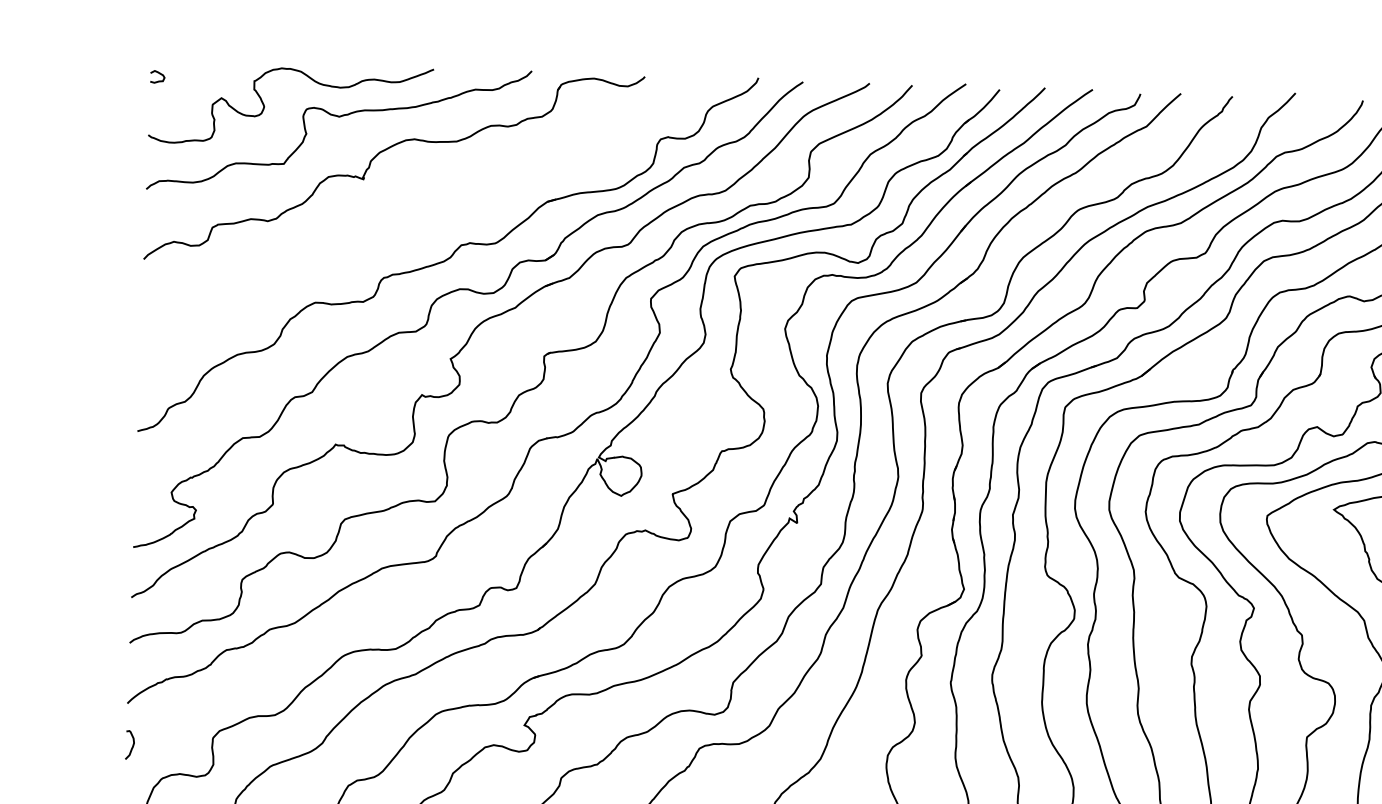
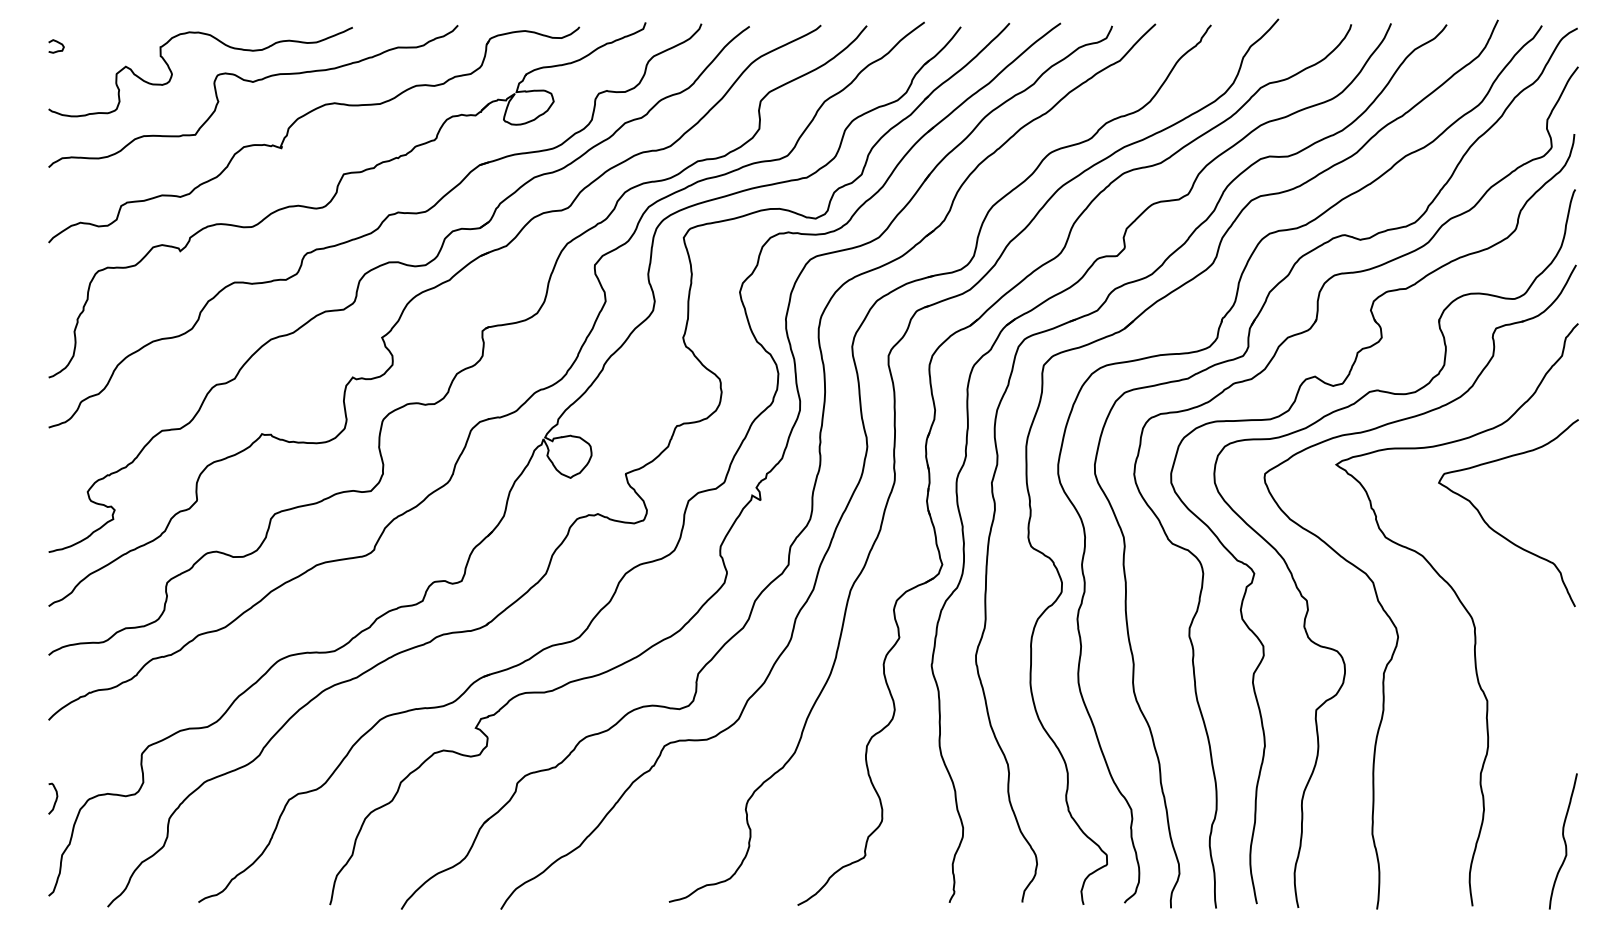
part: (414, 223) -> (337, 193), added
curve: (132, 744) -> (55, 798), moved

